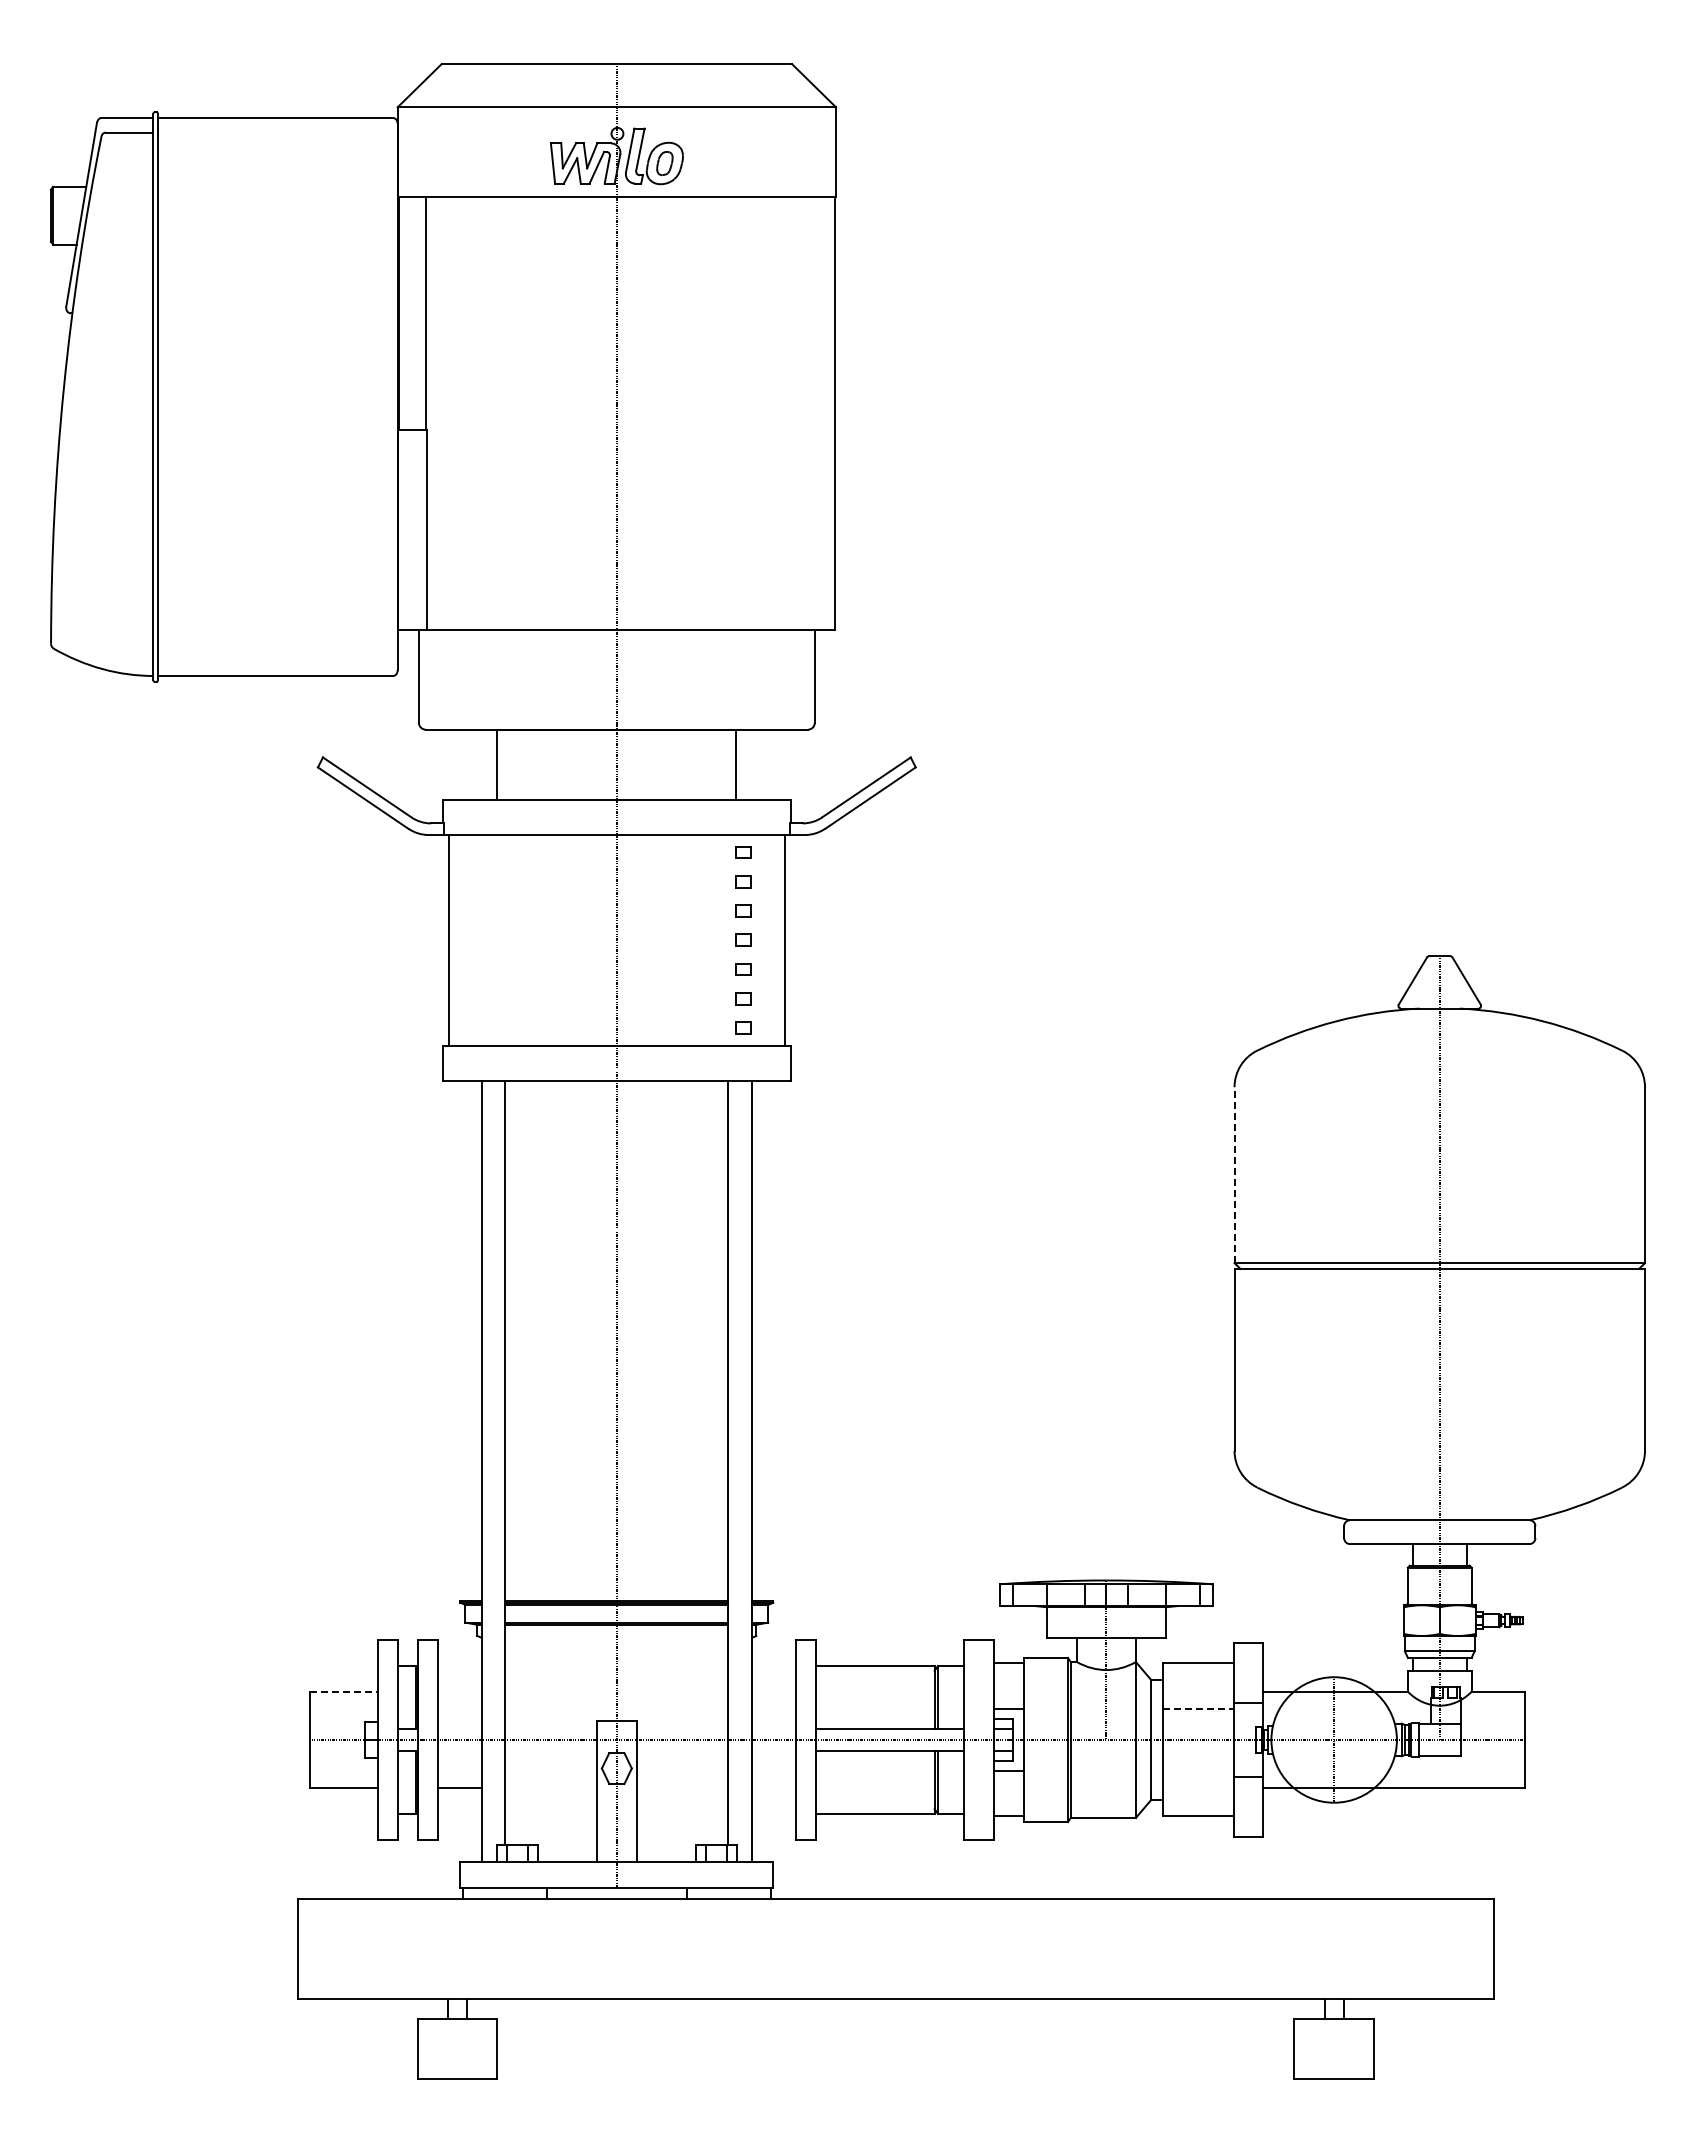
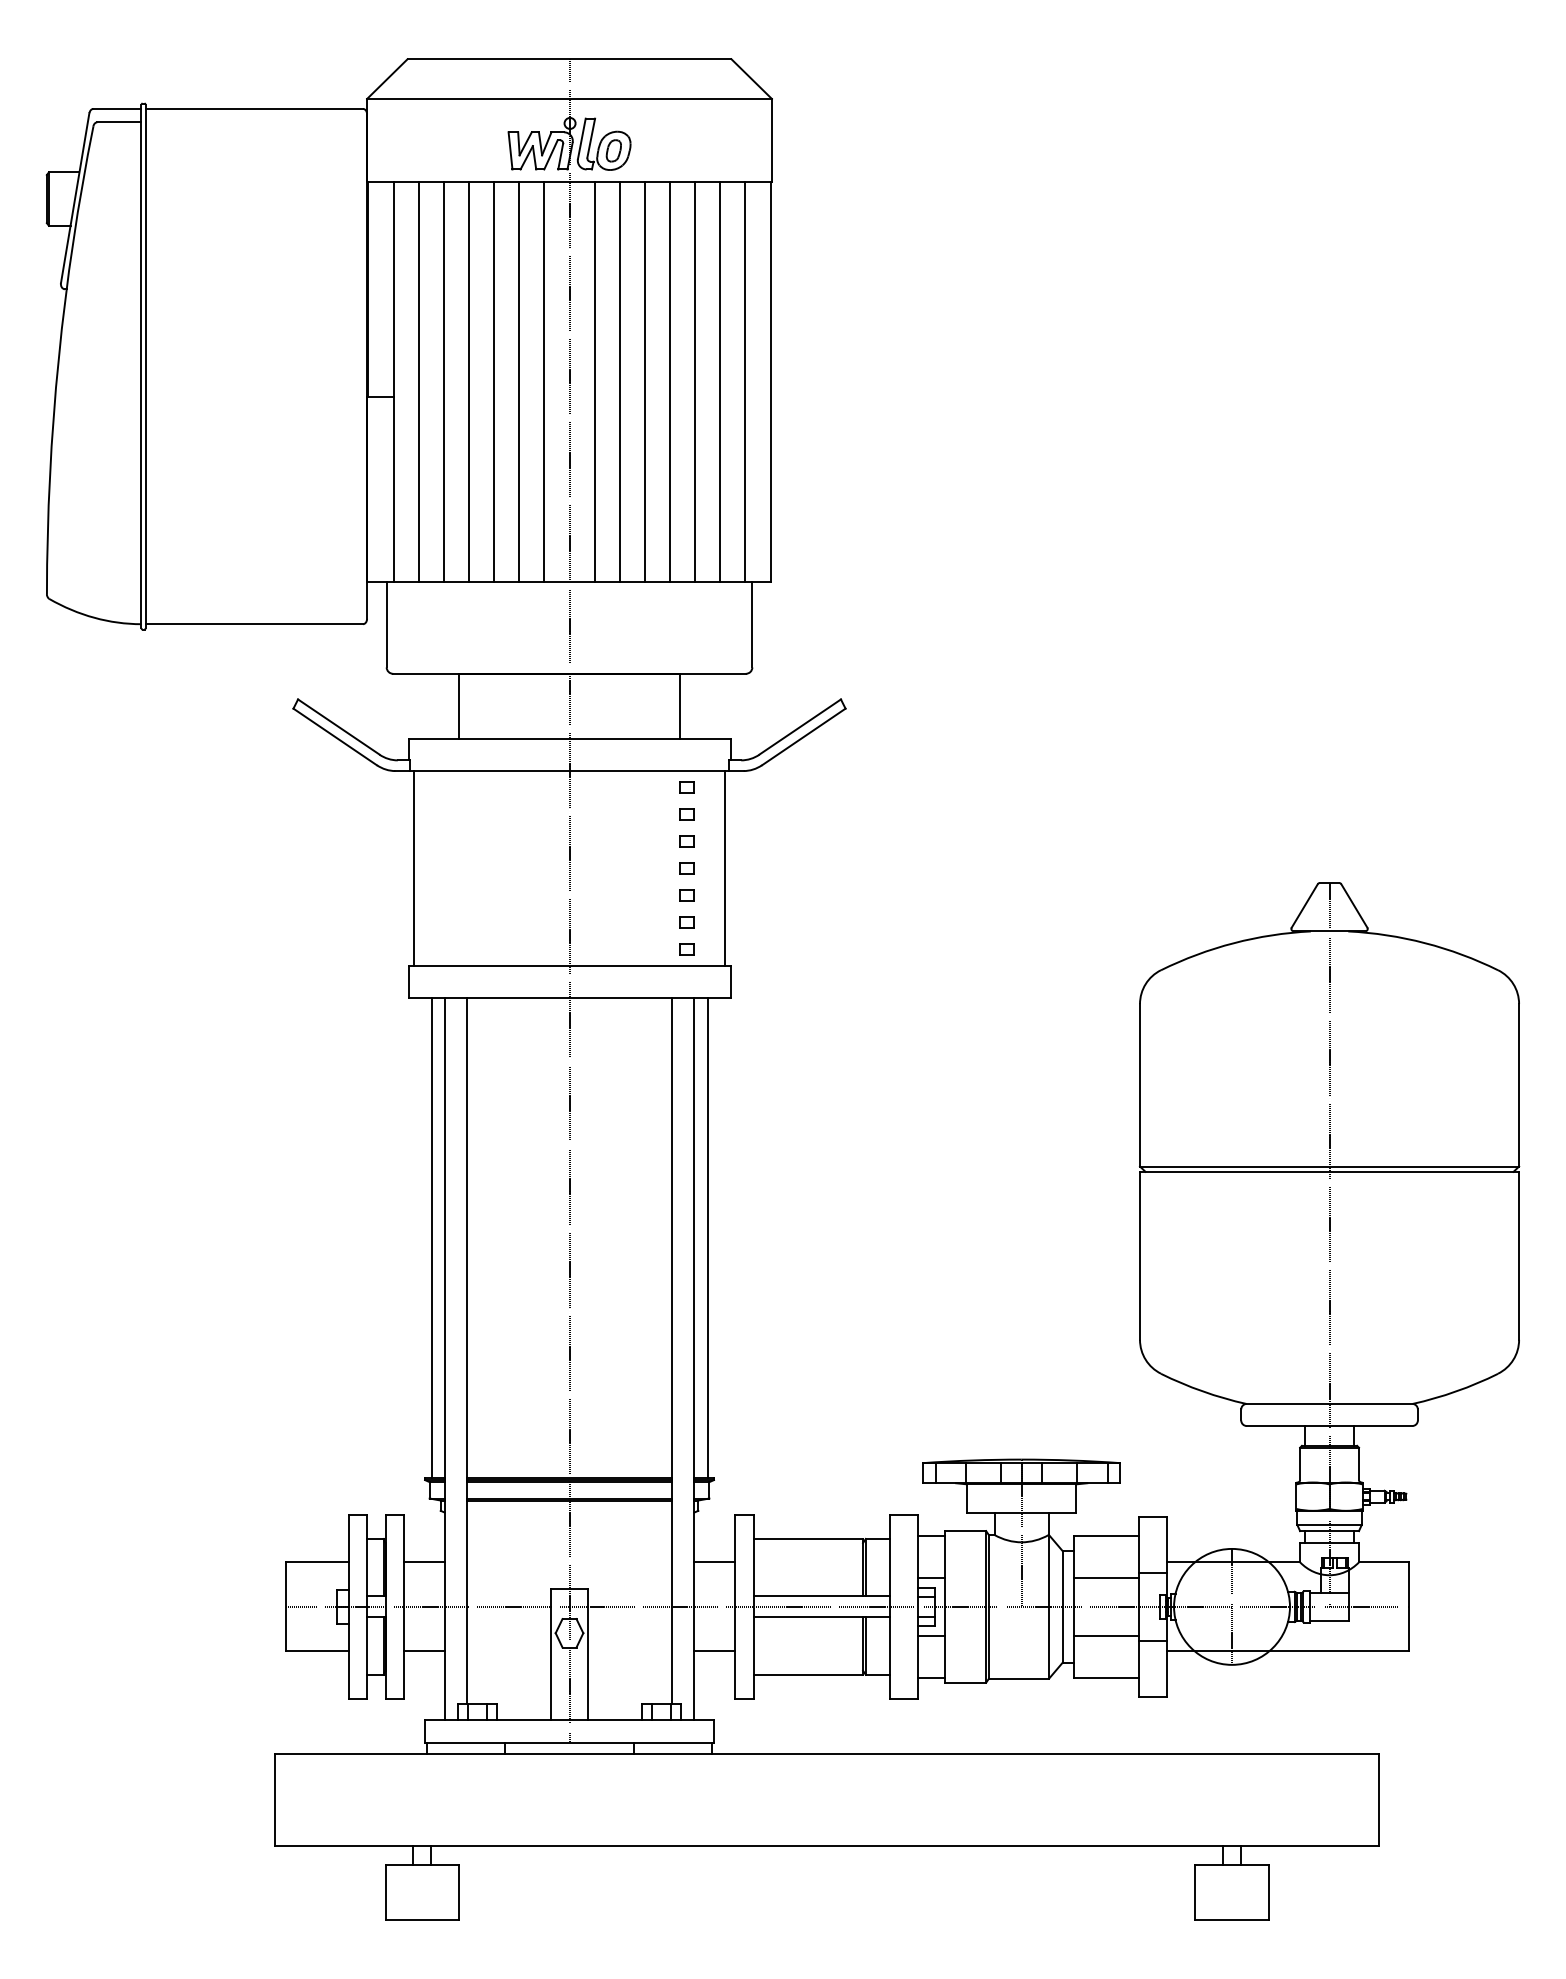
line: (453, 413) -> (418, 381), added
line: (480, 413) -> (443, 381), added
line: (508, 413) -> (469, 381), added
line: (535, 413) -> (494, 381), added
line: (562, 413) -> (519, 381), added
line: (589, 413) -> (544, 381), added
line: (644, 413) -> (595, 381), added
line: (671, 413) -> (619, 381), added
line: (698, 413) -> (644, 381), added
line: (725, 413) -> (669, 381), added
line: (752, 413) -> (694, 381), added
line: (780, 413) -> (720, 381), added
line: (807, 413) -> (745, 381), added
line: (1234, 1175) -> (1139, 1085), dashed -> solid
line: (467, 1340) -> (431, 1237), added
line: (766, 1340) -> (707, 1237), added
line: (343, 1691) -> (317, 1562), dashed -> solid
line: (459, 1691) -> (424, 1562), added
line: (774, 1691) -> (715, 1562), added
line: (1198, 1708) -> (1106, 1577), dashed -> solid
line: (1197, 1771) -> (1105, 1636), added
line: (774, 1788) -> (715, 1651), added

